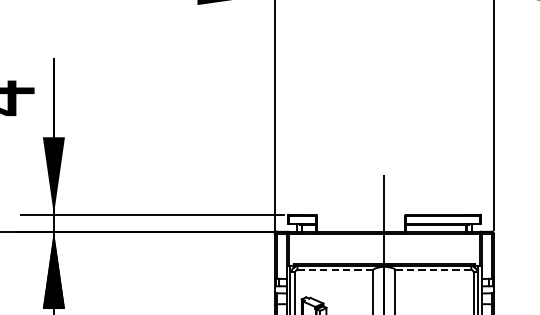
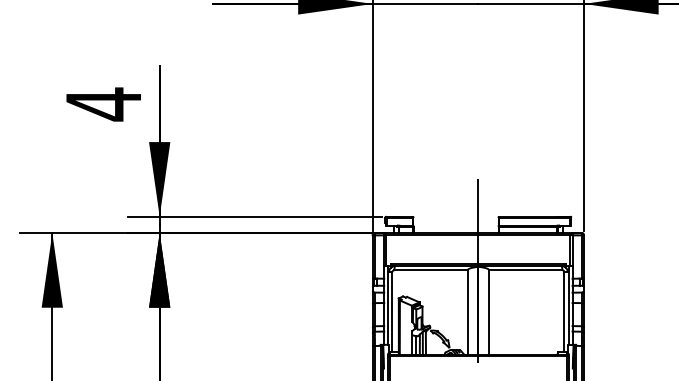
line: (335, 270) -> (431, 270), dashed -> solid
line: (433, 270) -> (525, 270), dashed -> solid

